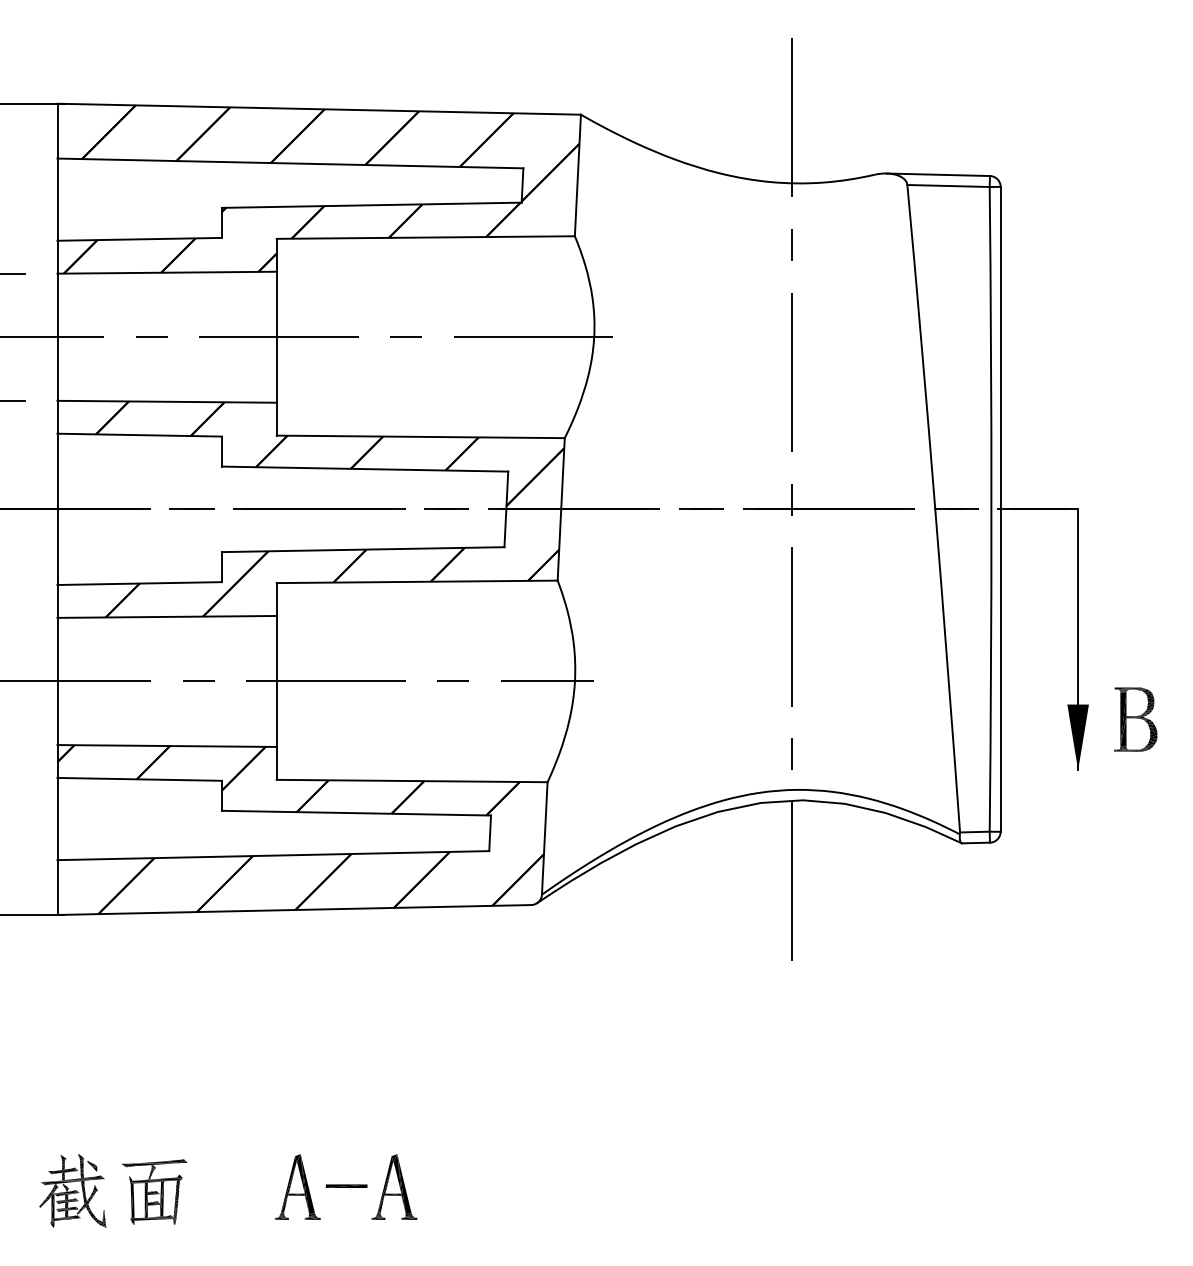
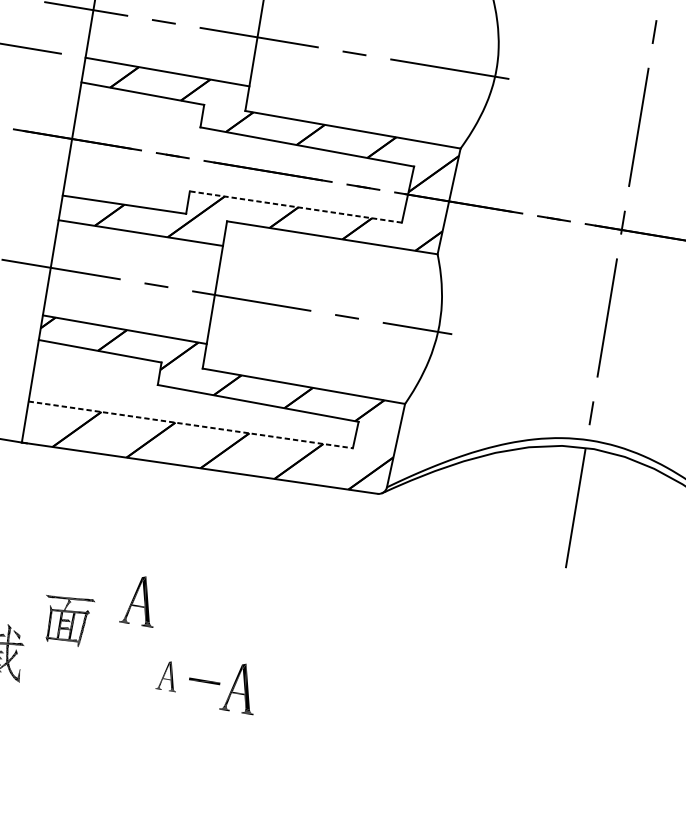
line: (362, 549) -> (295, 206), solid -> dashed
line: (273, 855) -> (190, 424), solid -> dashed
part: (245, 1094) -> (140, 600), added
part: (297, 1186) -> (167, 675), size x0.6
part: (154, 1191) -> (67, 619), moved

